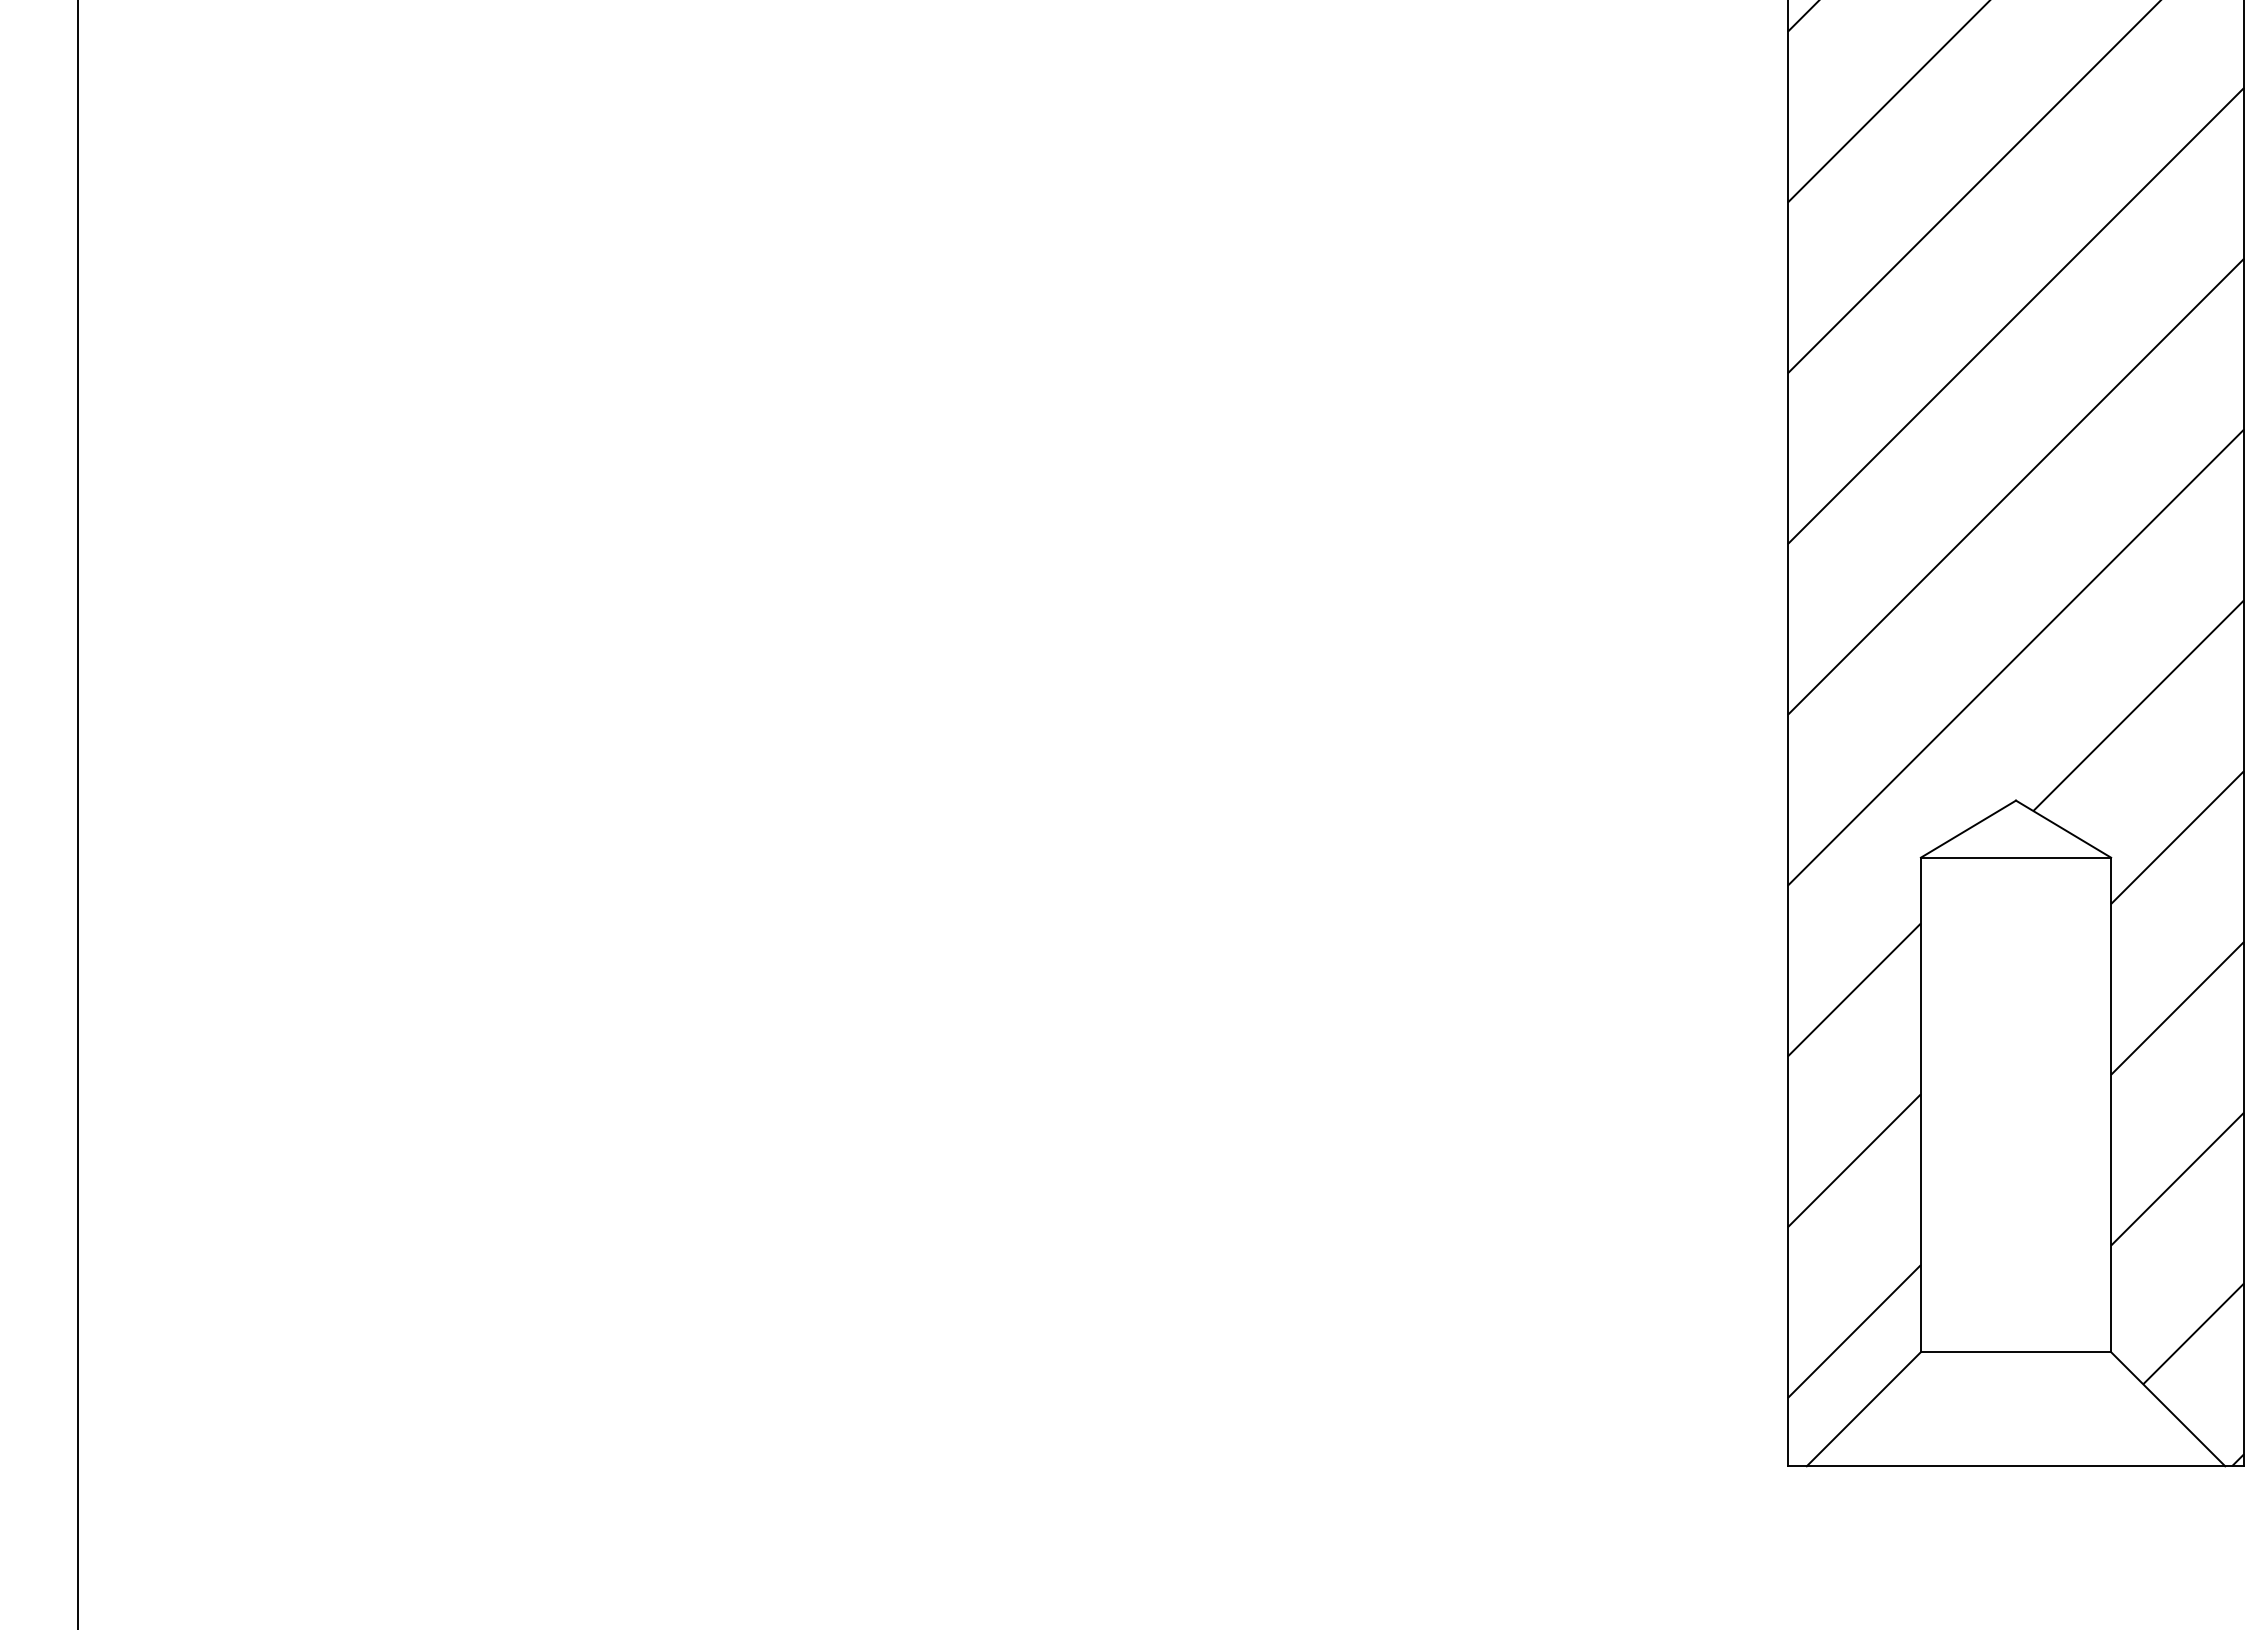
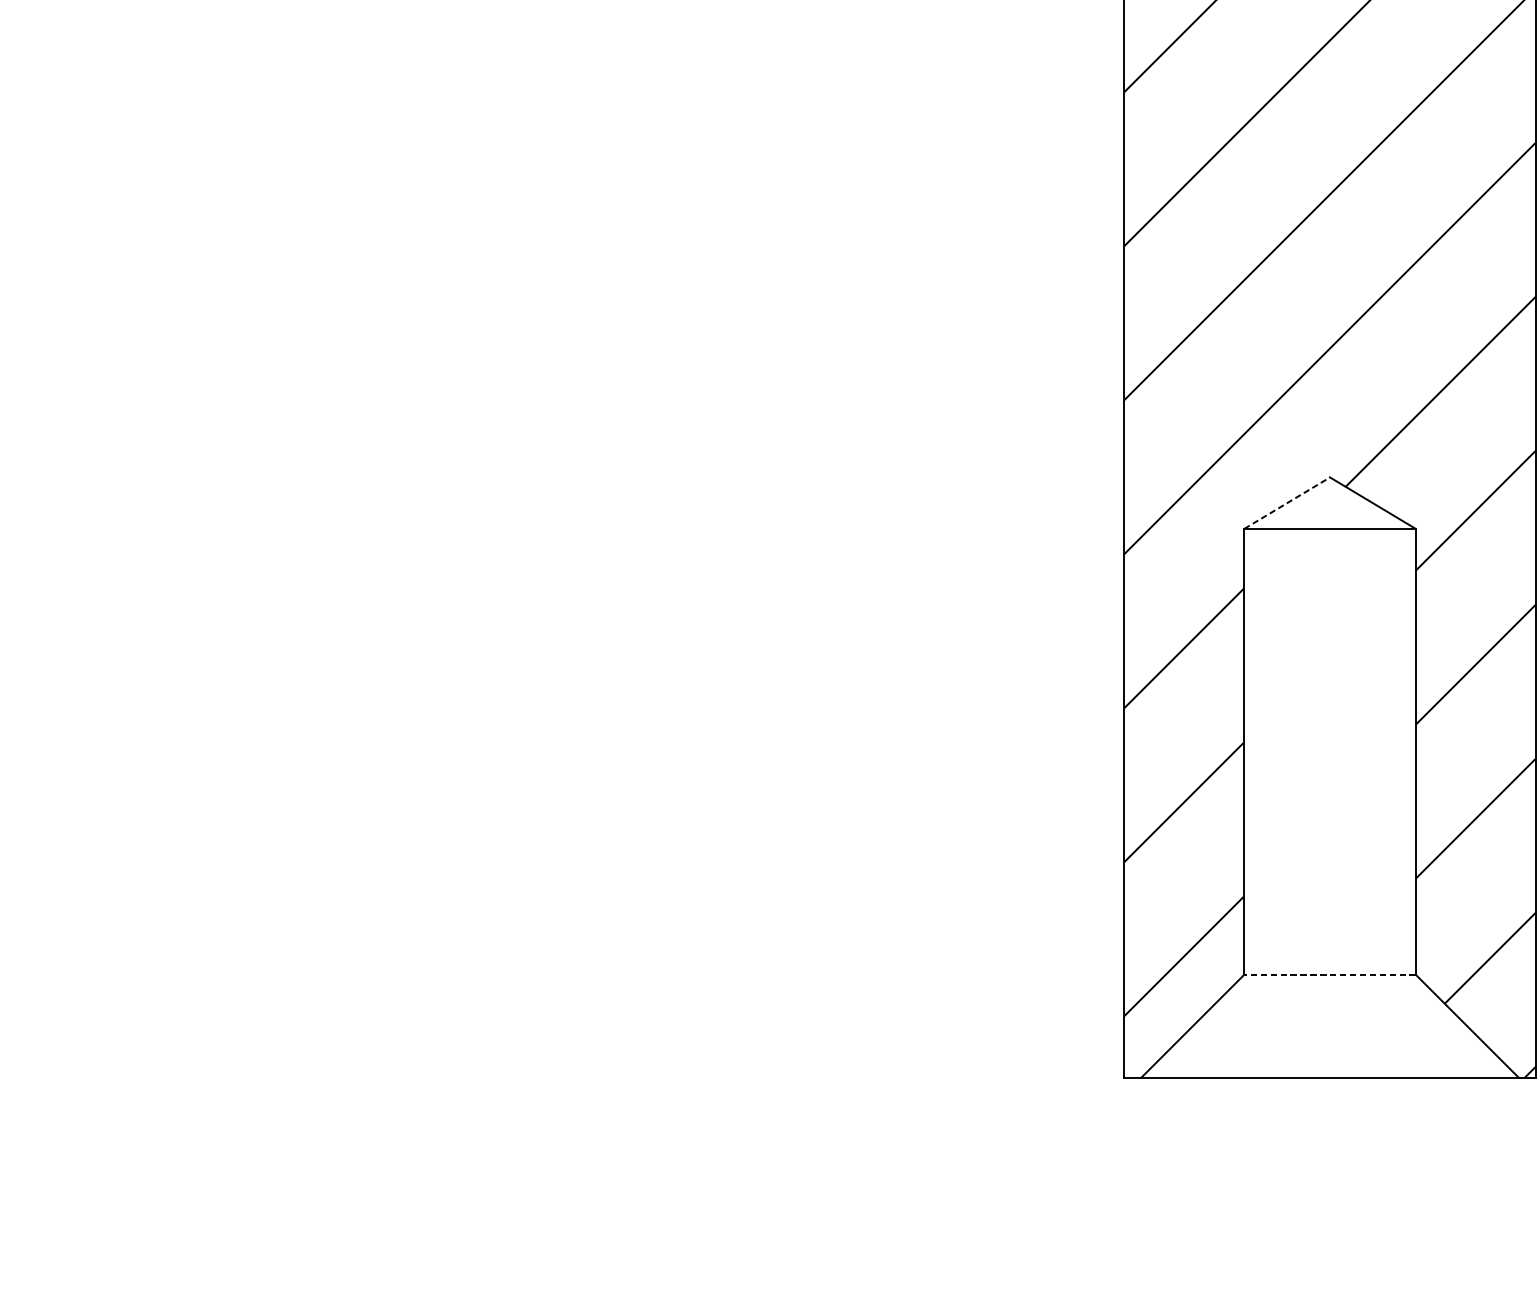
line: (1968, 828) -> (1287, 502), solid -> dashed
line: (2015, 1352) -> (1329, 975), solid -> dashed

